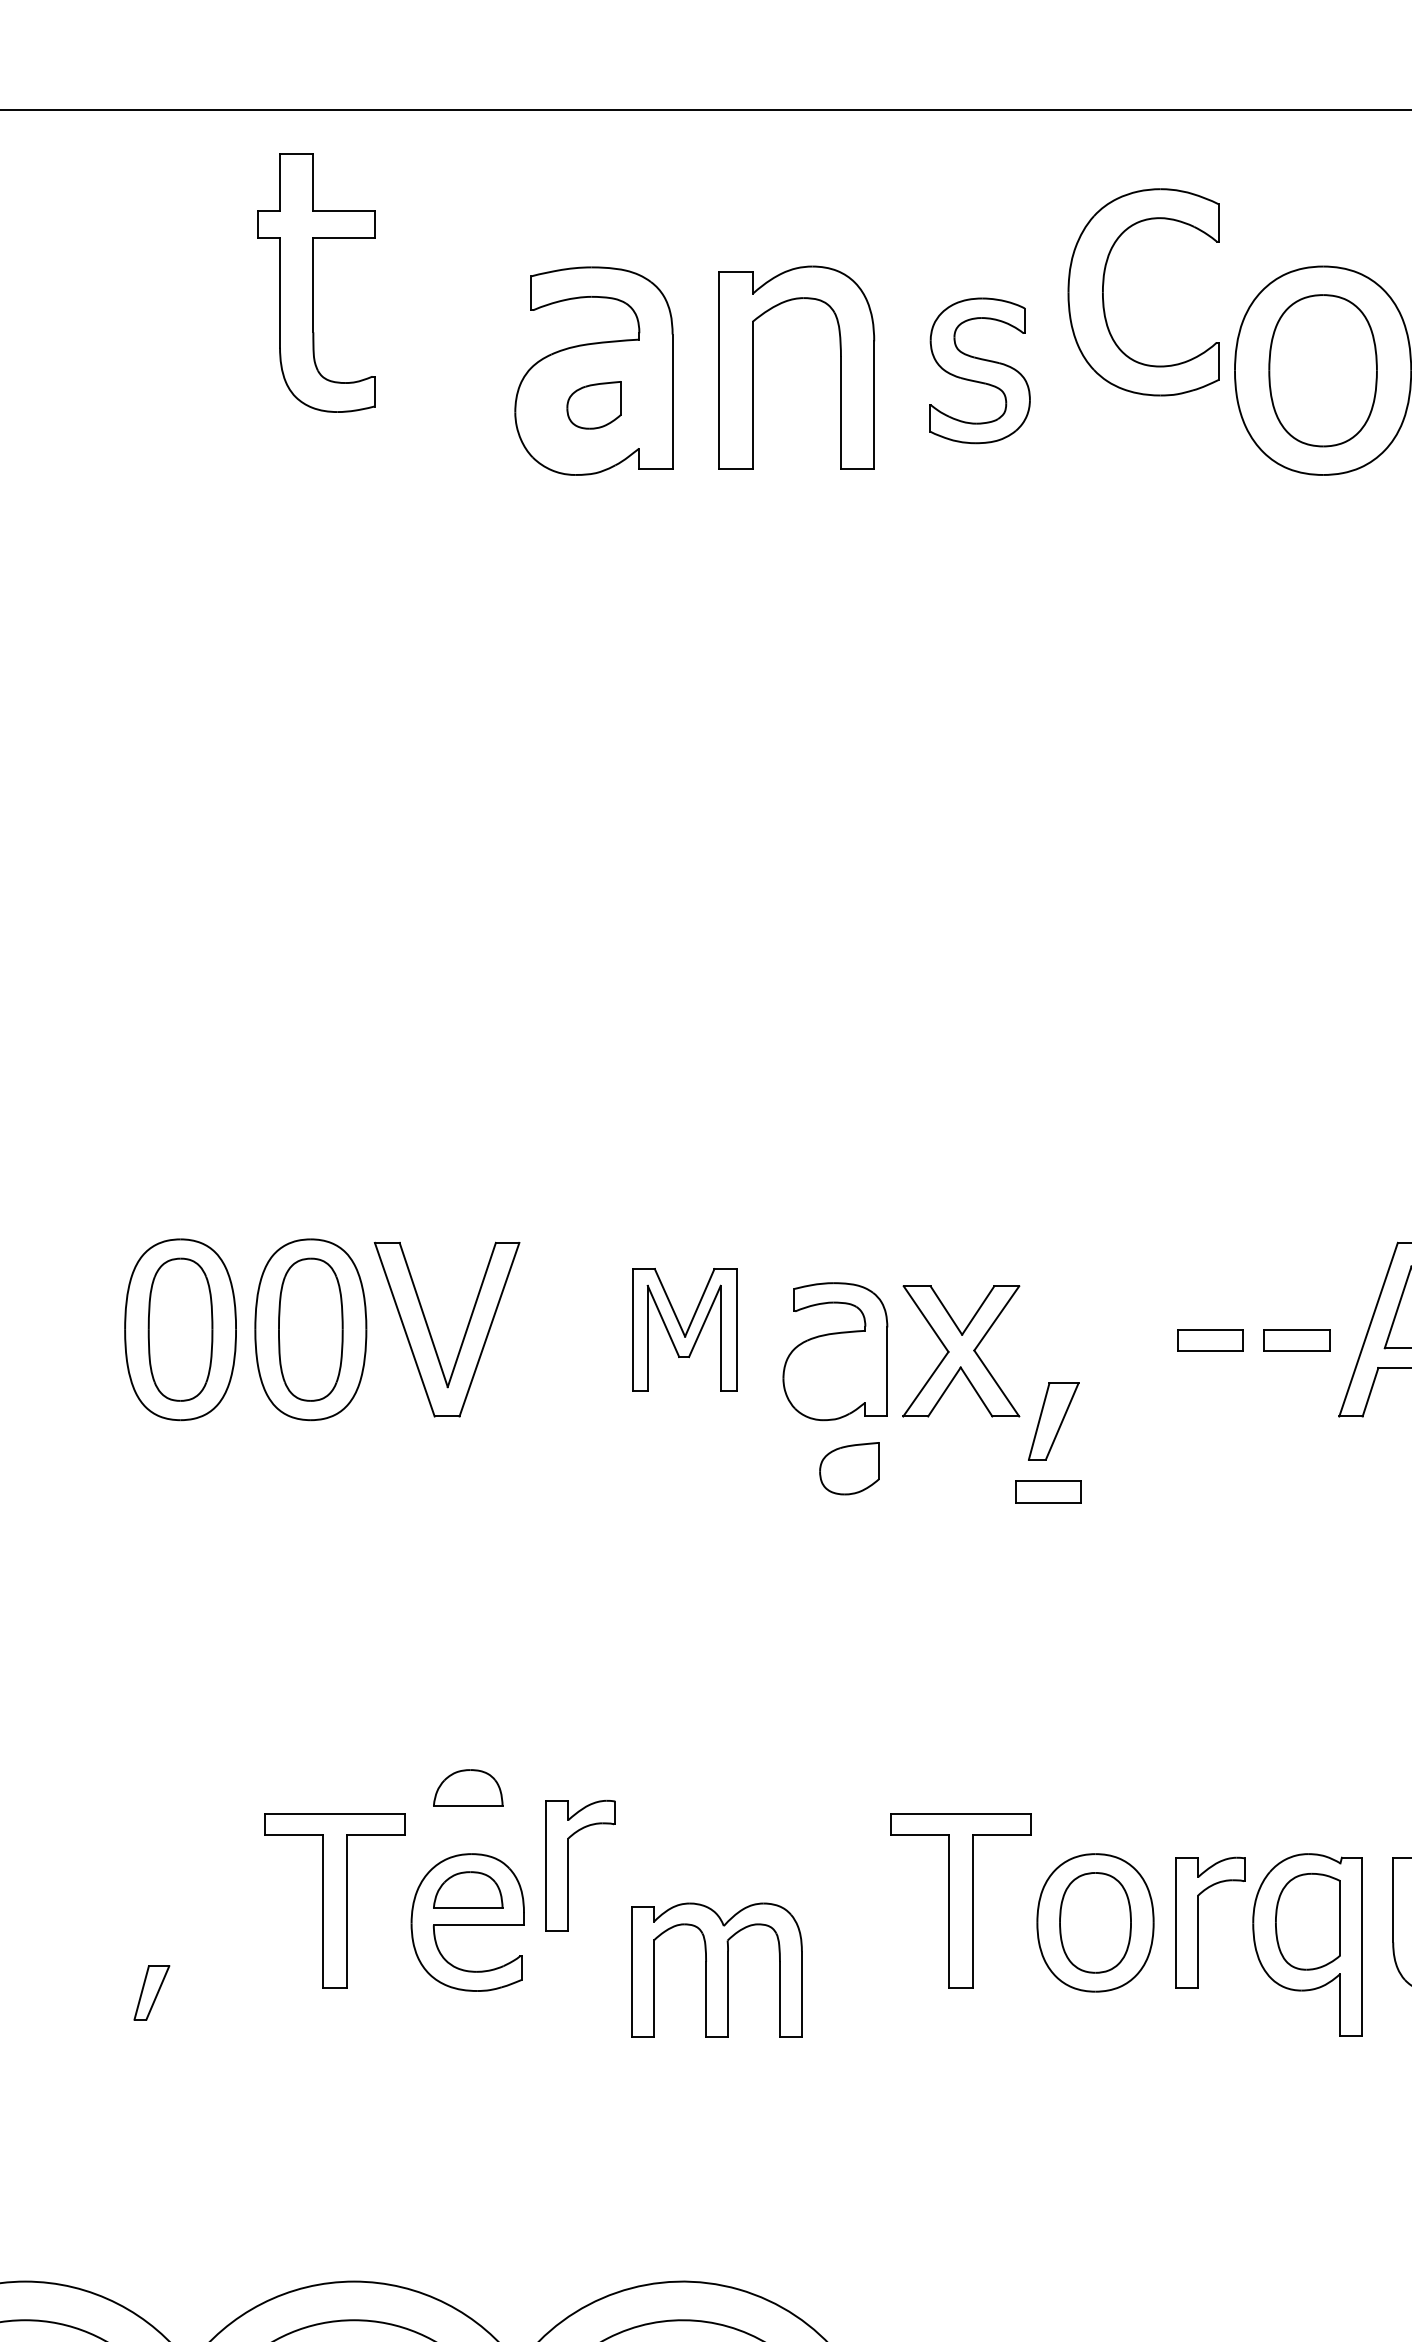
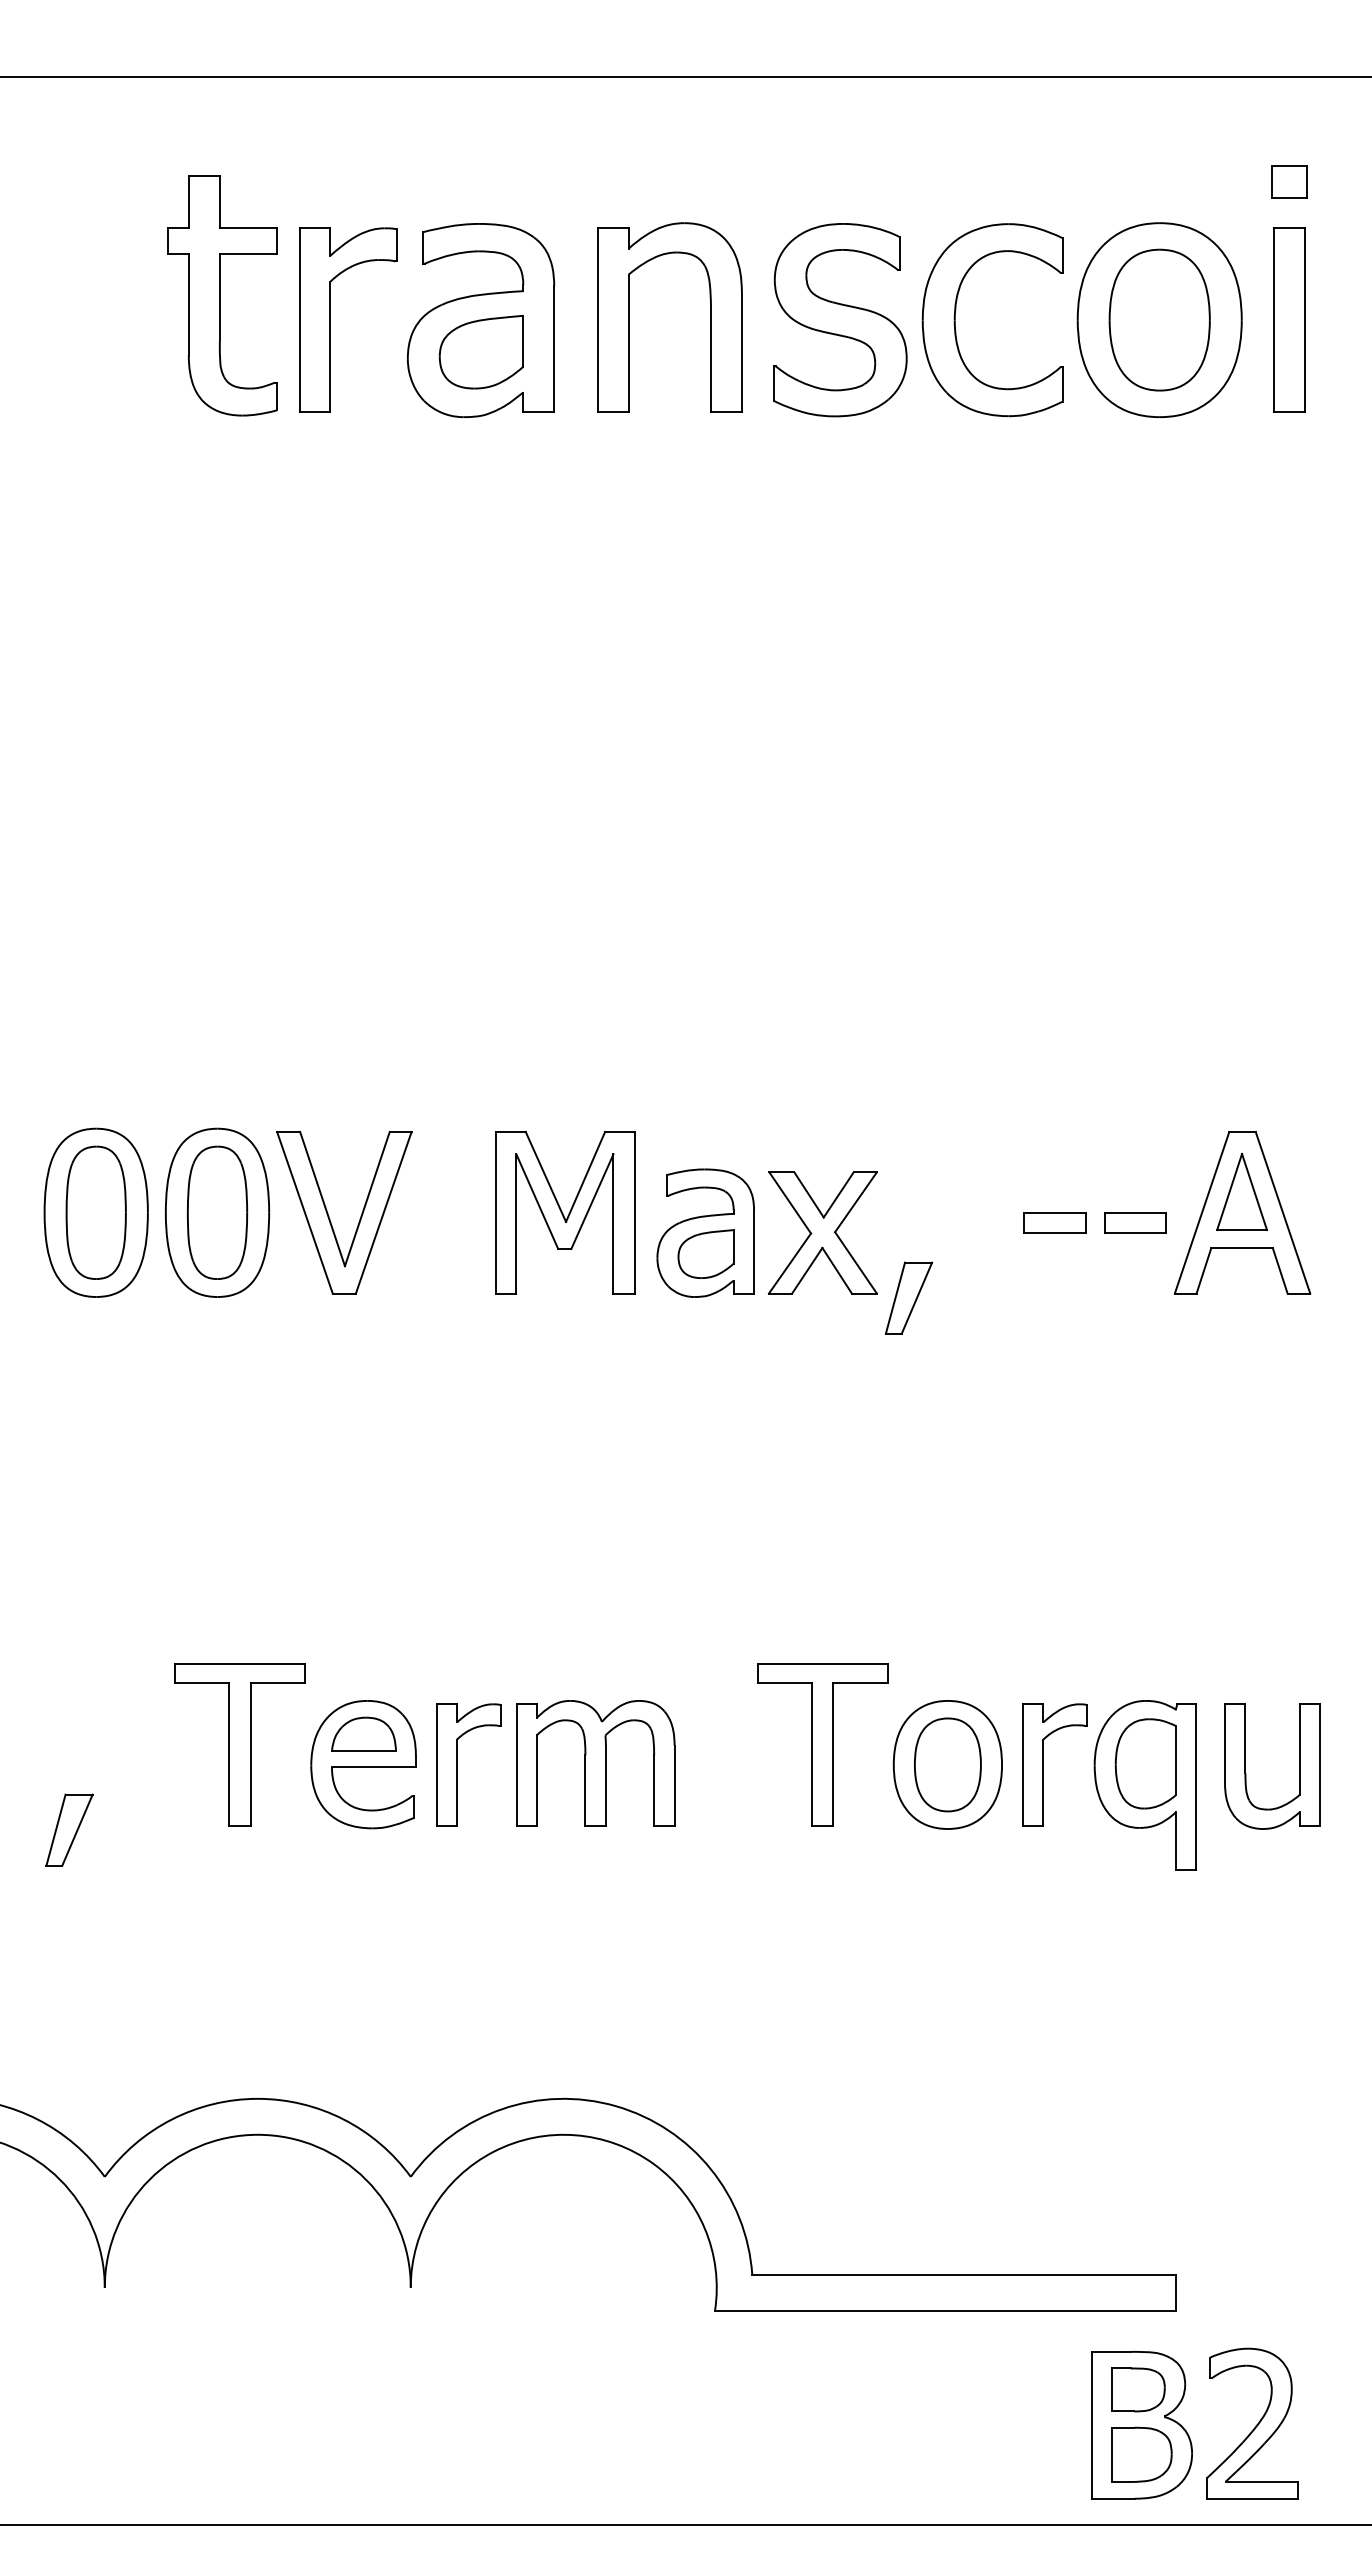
part: (316, 283) -> (222, 295), moved
part: (1103, 292) -> (955, 320), moved
part: (432, 370) -> (330, 319), added
part: (980, 371) -> (840, 320), size x1.43
part: (593, 405) -> (480, 352), size x1.67
part: (684, 1329) -> (565, 1212), size x1.43
part: (849, 1467) -> (705, 1253), moved
part: (1047, 1491) -> (903, 1363), removed
part: (467, 1787) -> (363, 1638), removed
part: (568, 1865) -> (457, 1764), moved
part: (716, 1970) -> (595, 1763), moved
part: (151, 1992) -> (69, 1829), size x1.43

